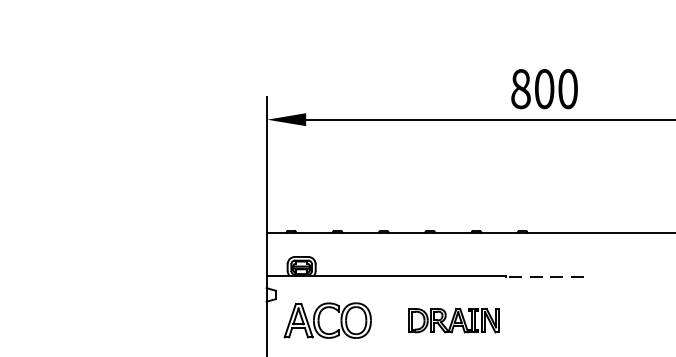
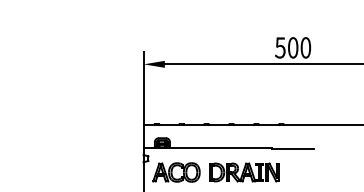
text: (521, 88) -> (280, 47), 800 -> 500
line: (545, 277) -> (293, 149), dashed -> solid
part: (454, 320) -> (244, 172), size x1.43

